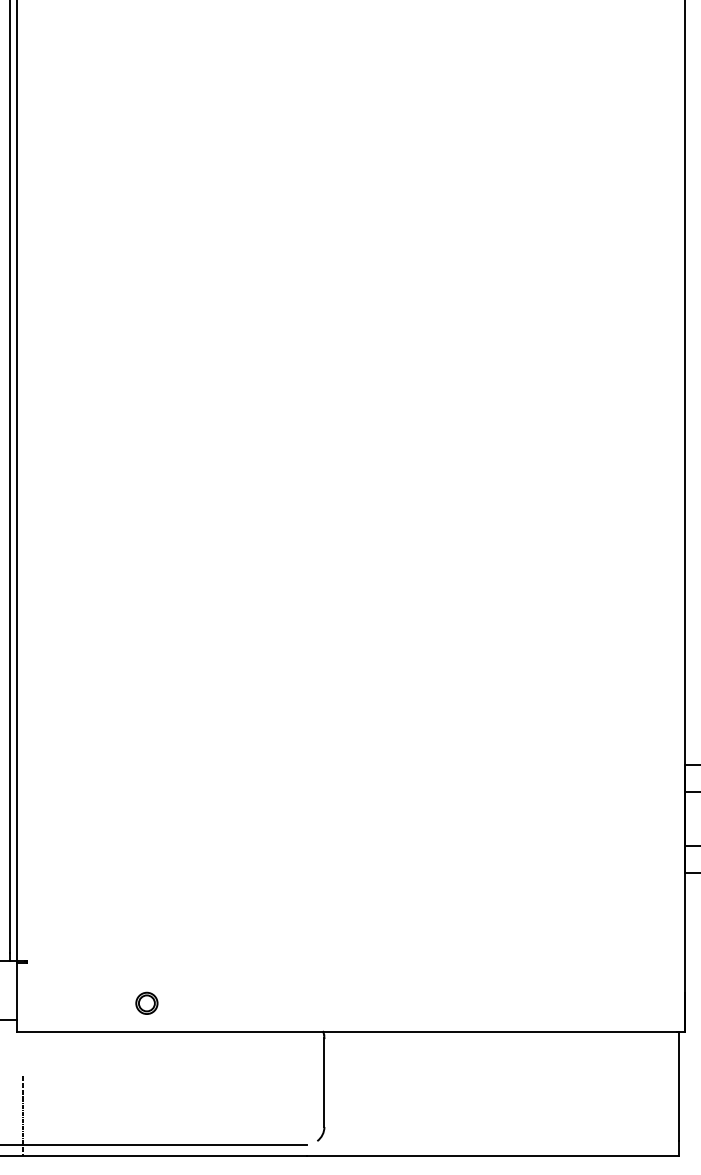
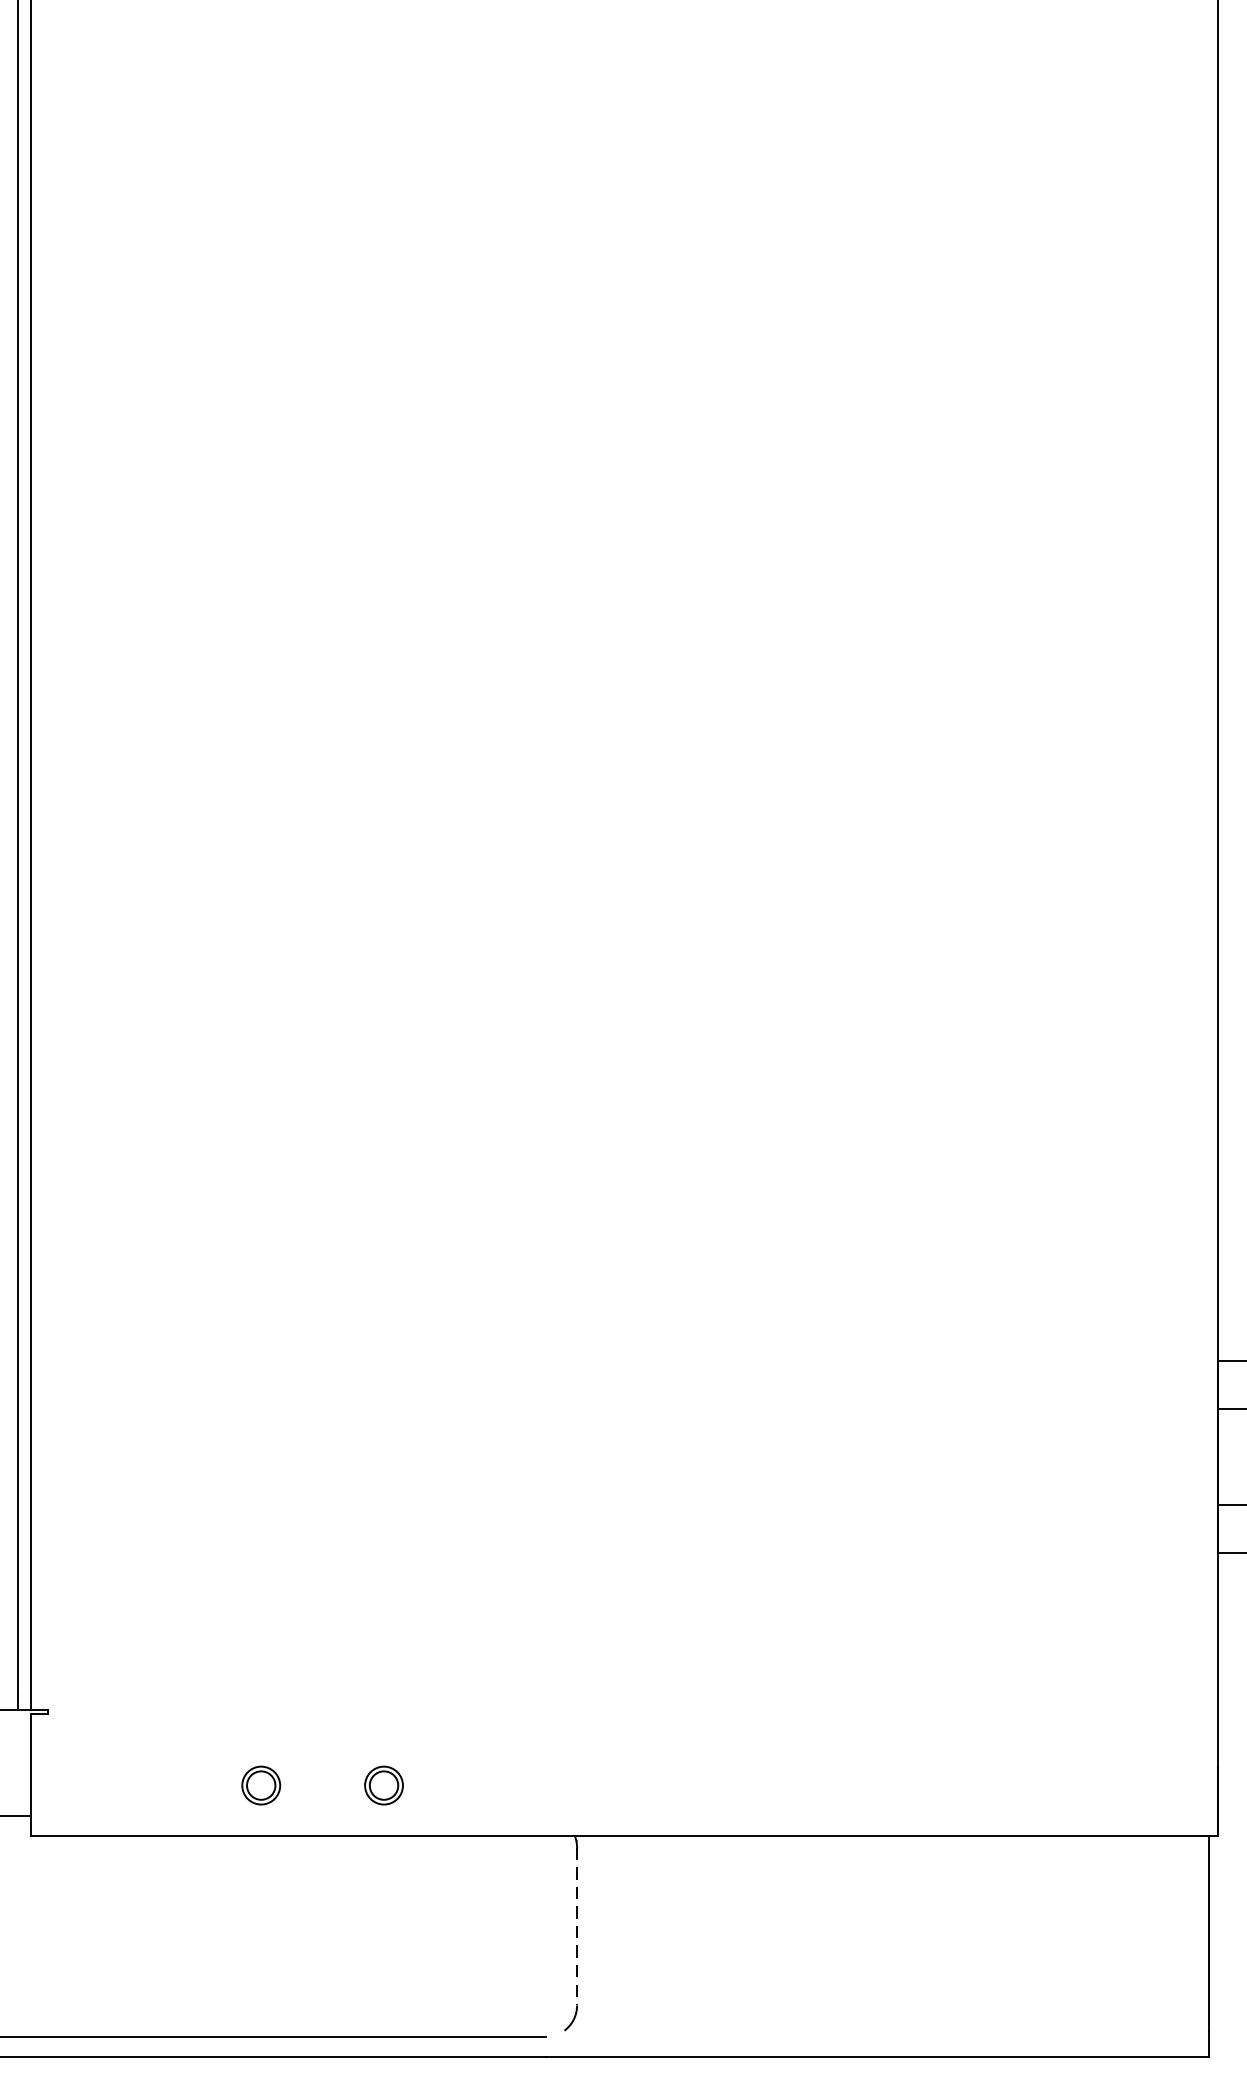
part: (215, 1002) -> (383, 1783), added
line: (324, 1083) -> (577, 1928), solid -> dashed
line: (22, 1116) -> (39, 1986), removed

